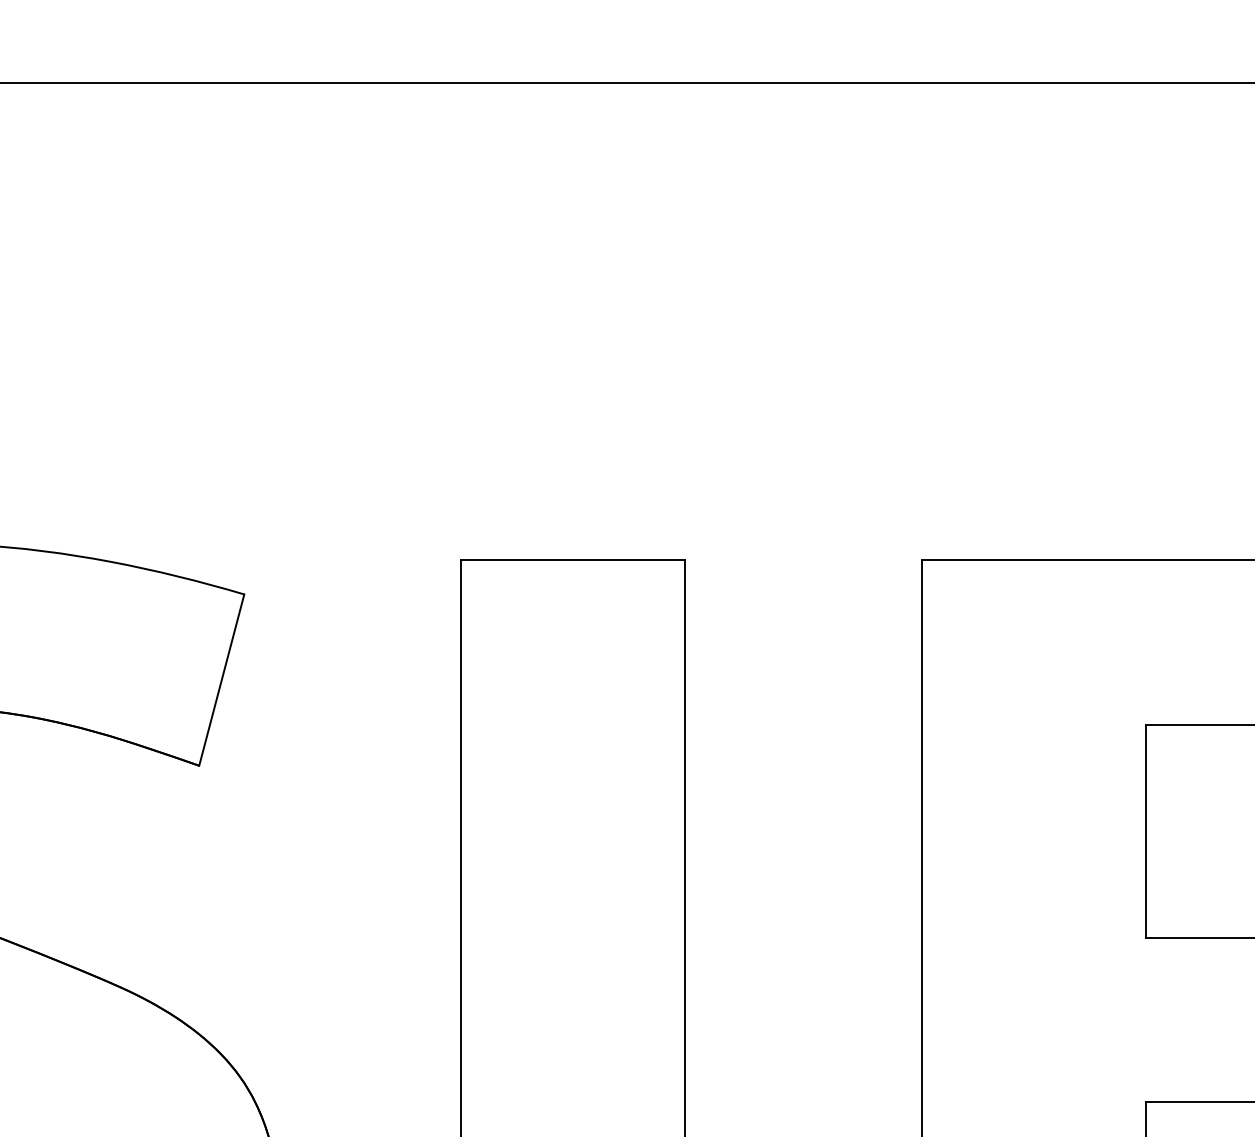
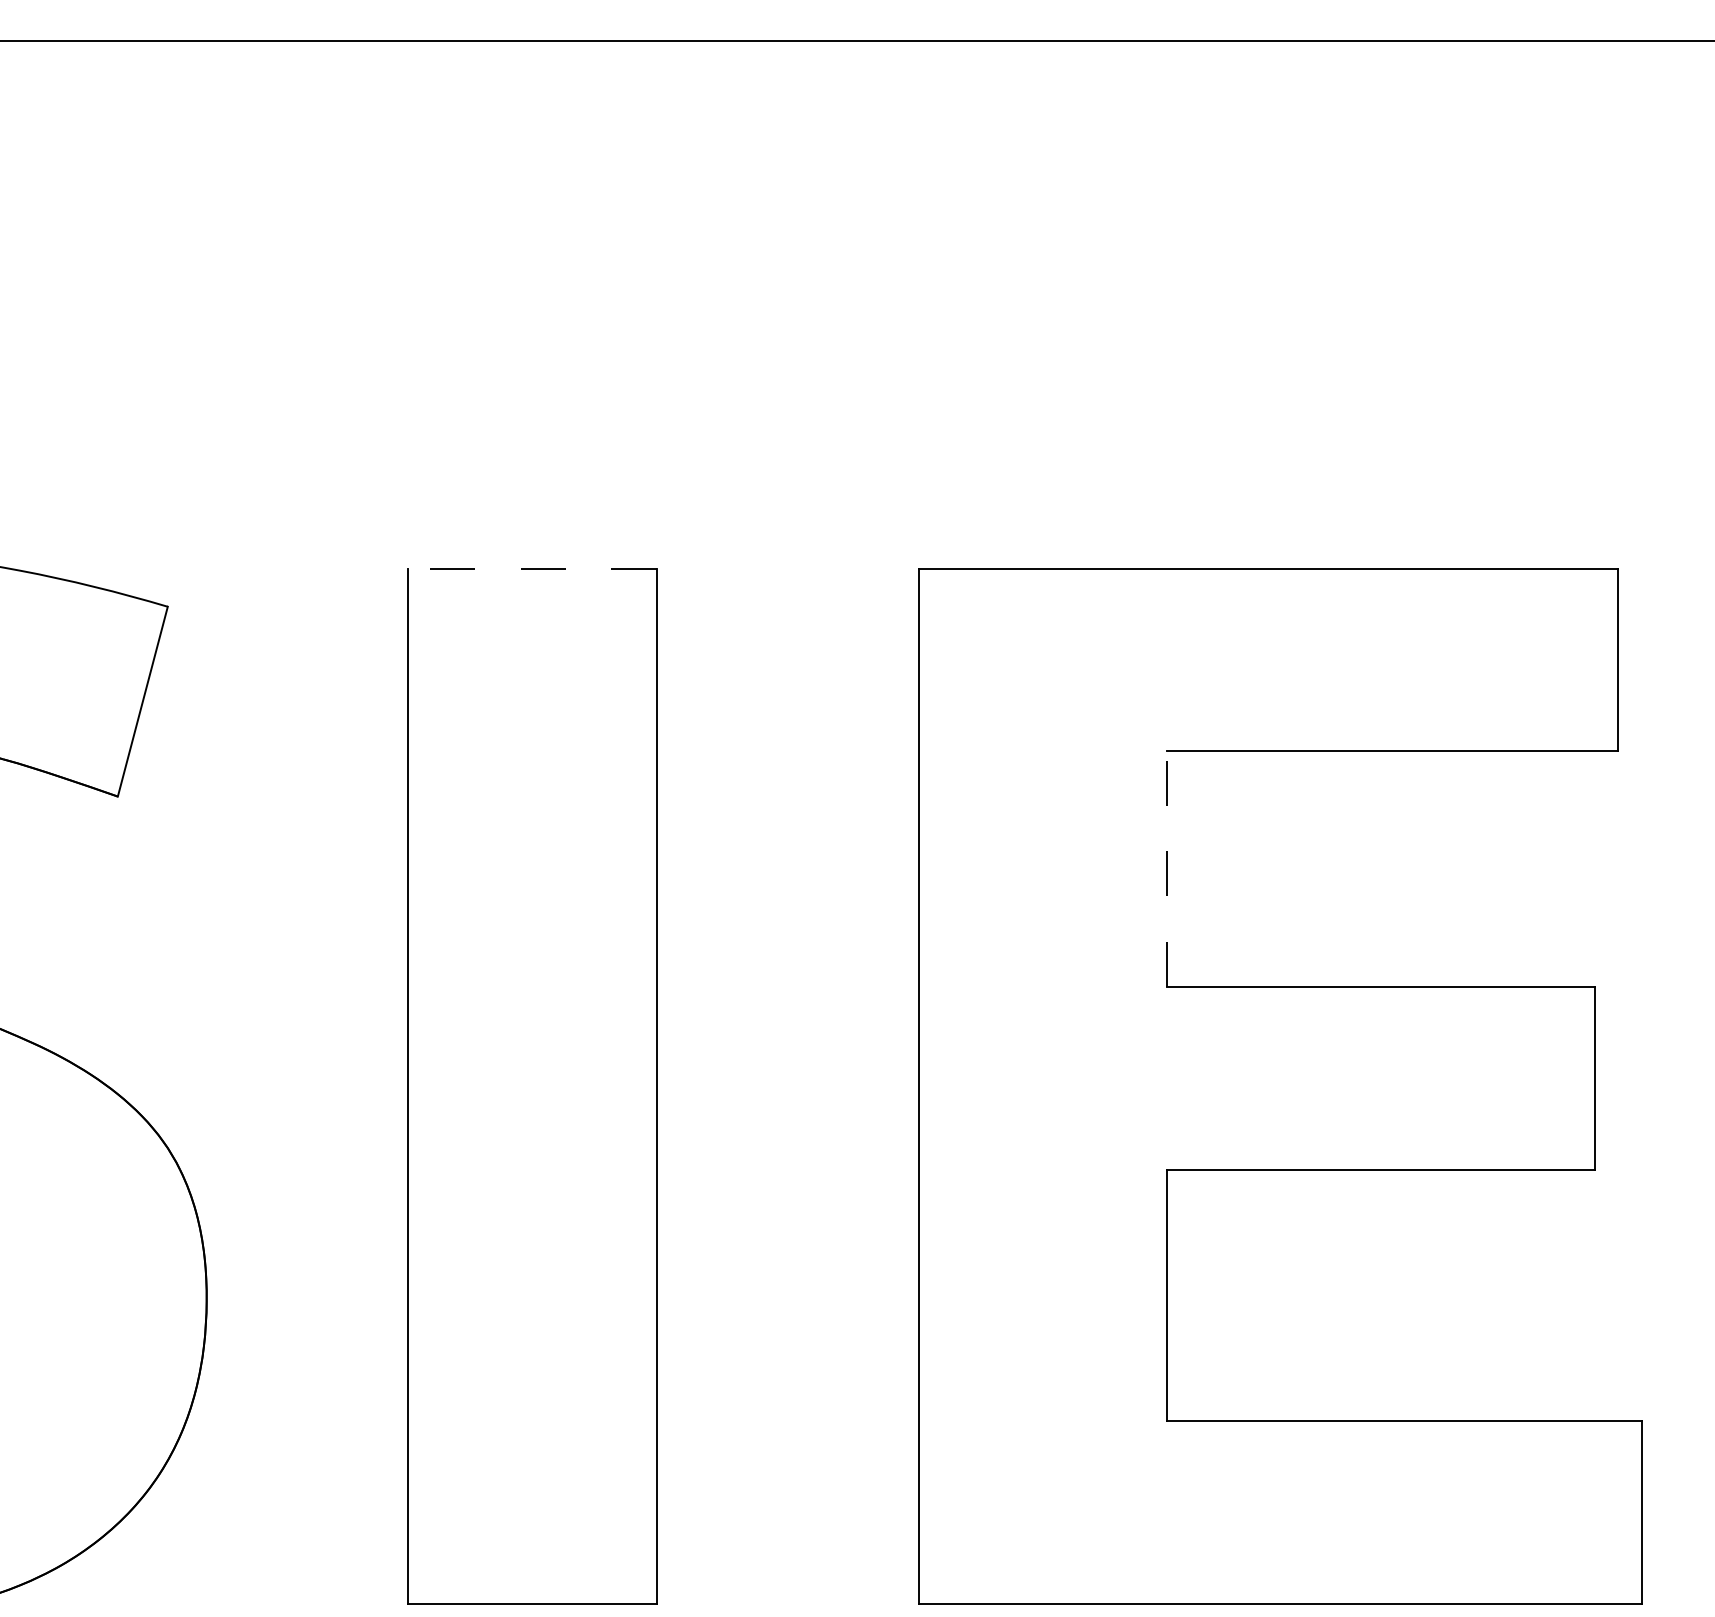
line: (572, 559) -> (531, 568), solid -> dashed
line: (1146, 831) -> (1167, 869), solid -> dashed

